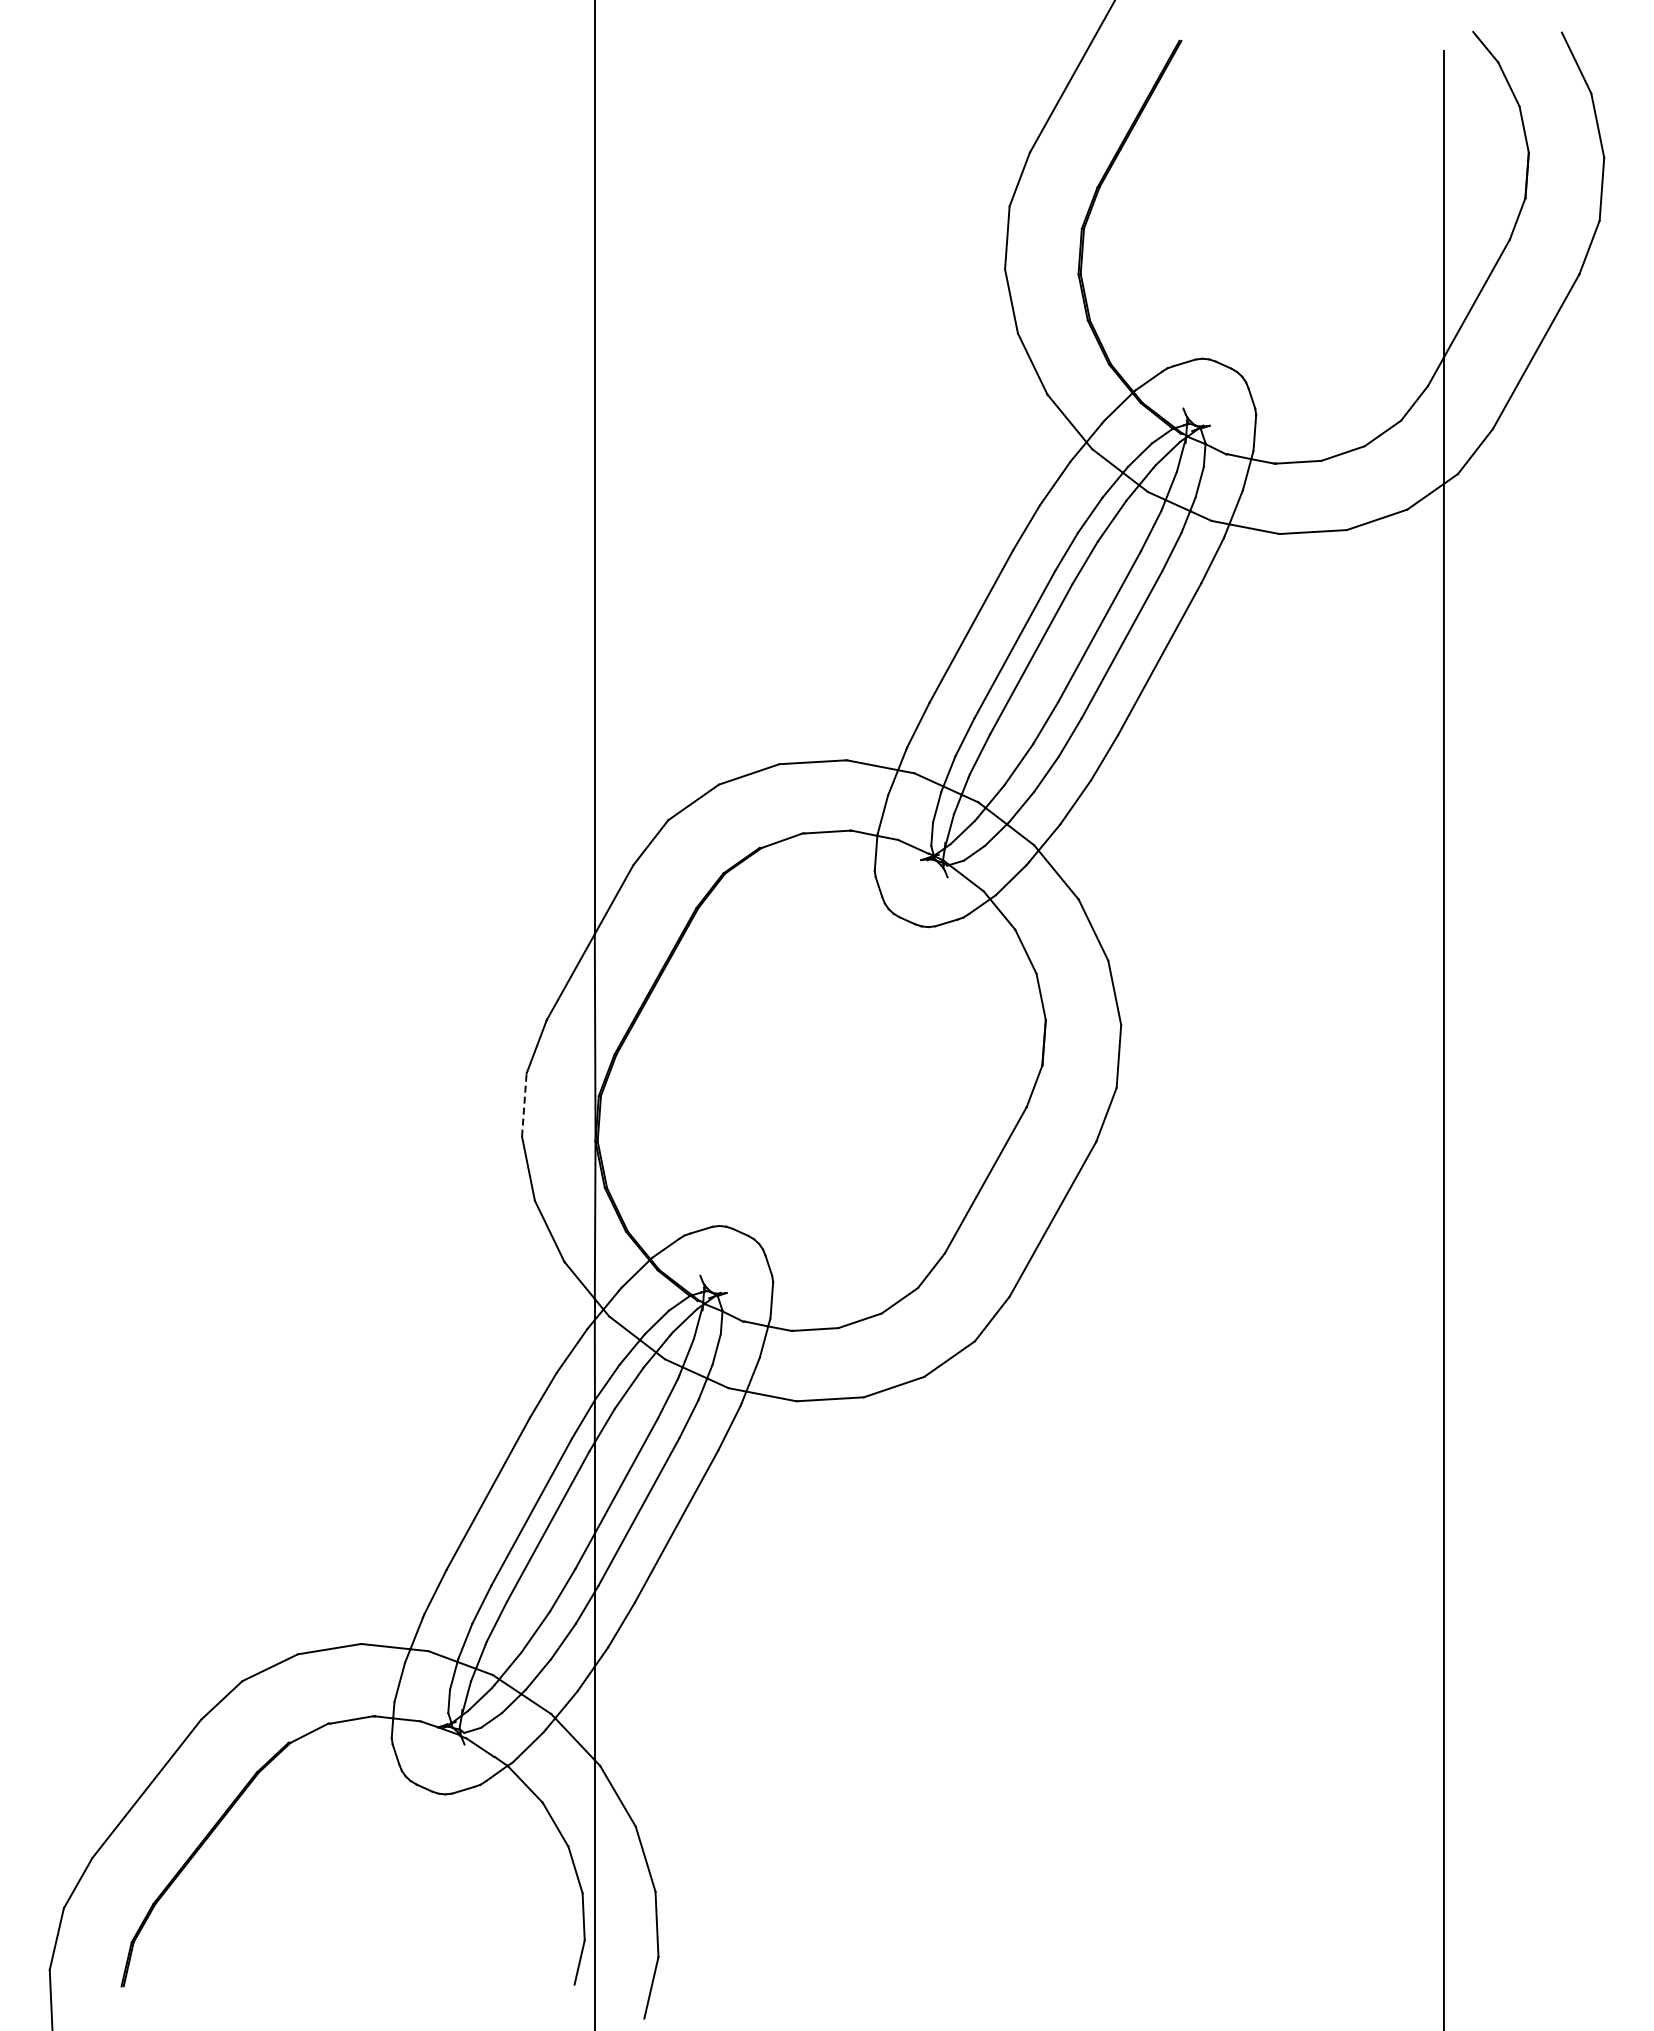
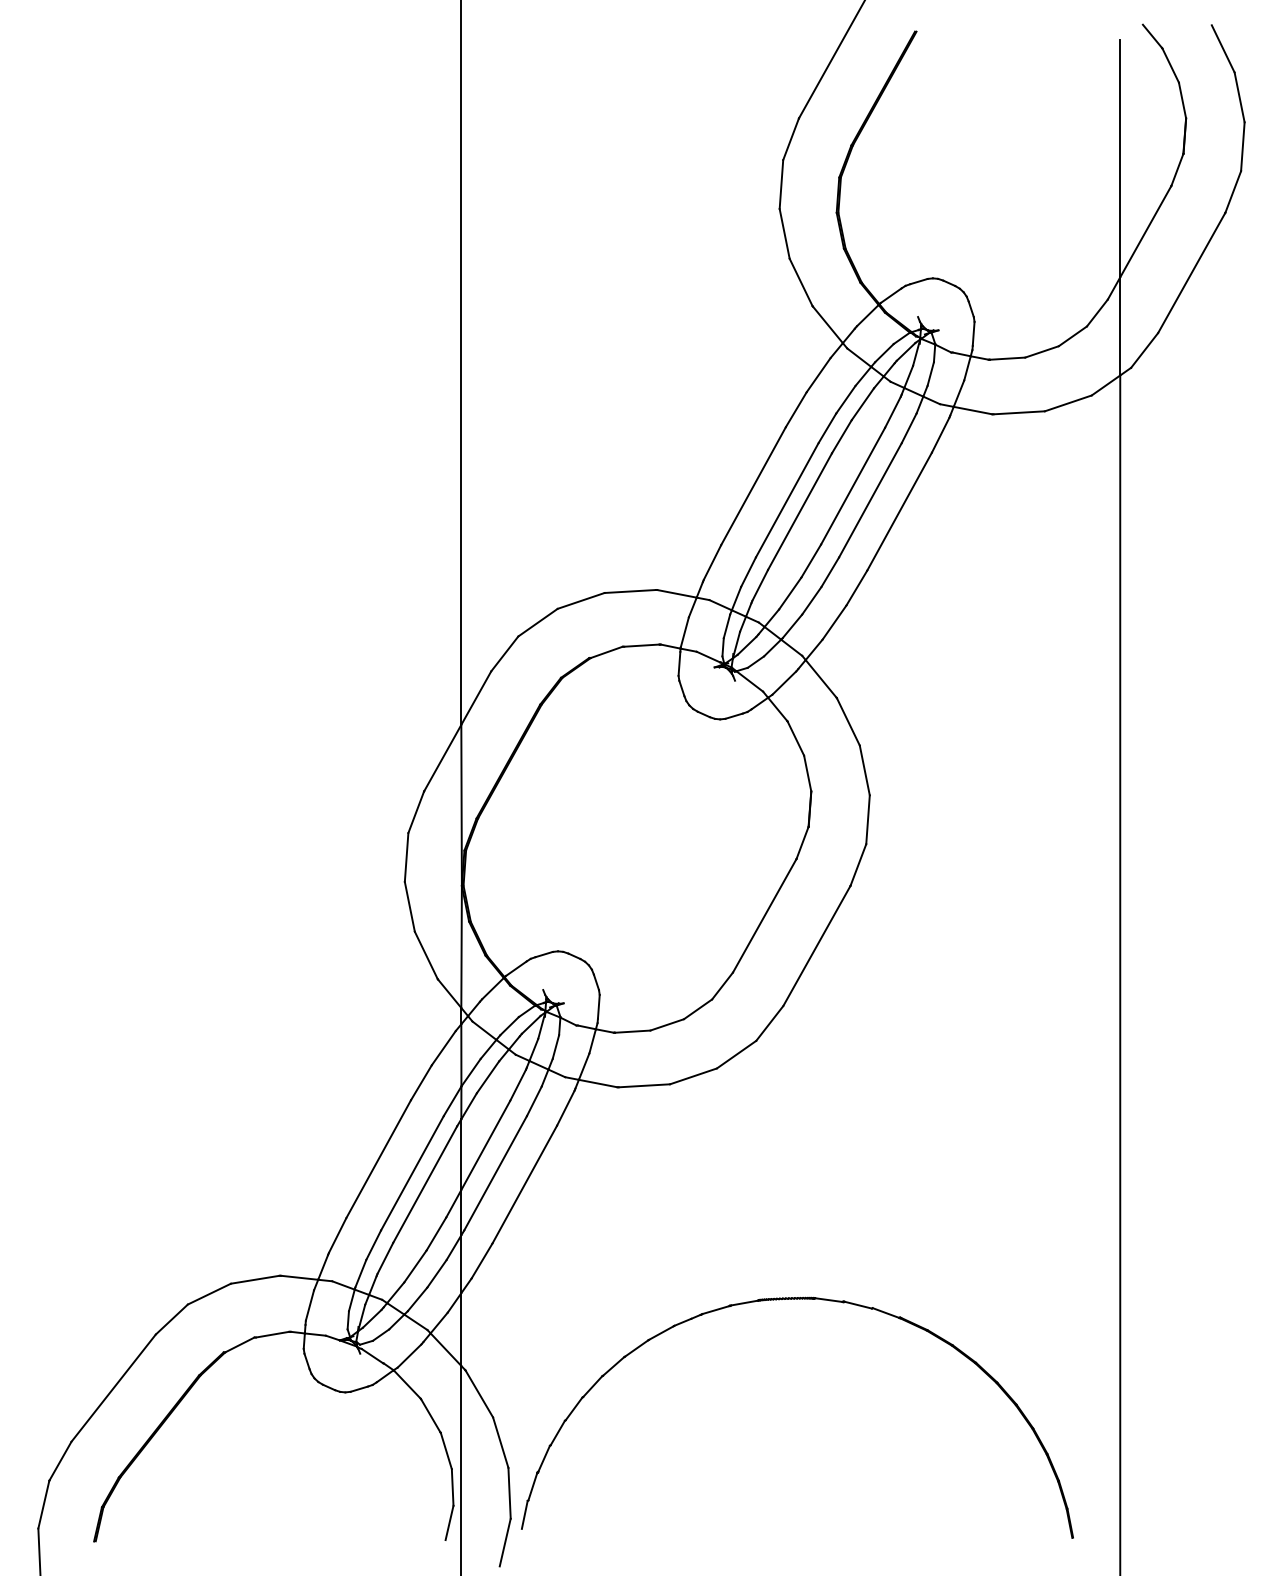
line: (524, 1105) -> (406, 857), dashed -> solid
part: (1027, 1674) -> (797, 1299), added

